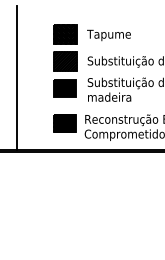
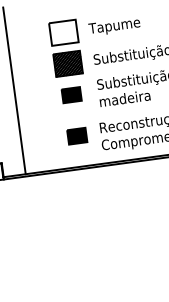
hatch: (65, 34) -> (63, 32), removed
part: (64, 88) -> (71, 95), size x0.7
part: (64, 123) -> (76, 136), size x0.7

